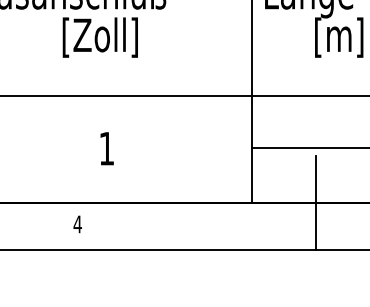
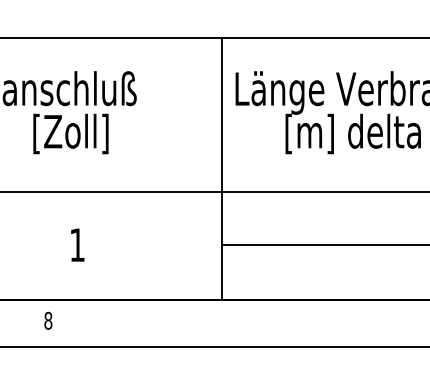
line: (316, 203) -> (287, 299), removed
text: (77, 224) -> (48, 320), 4 -> 8

